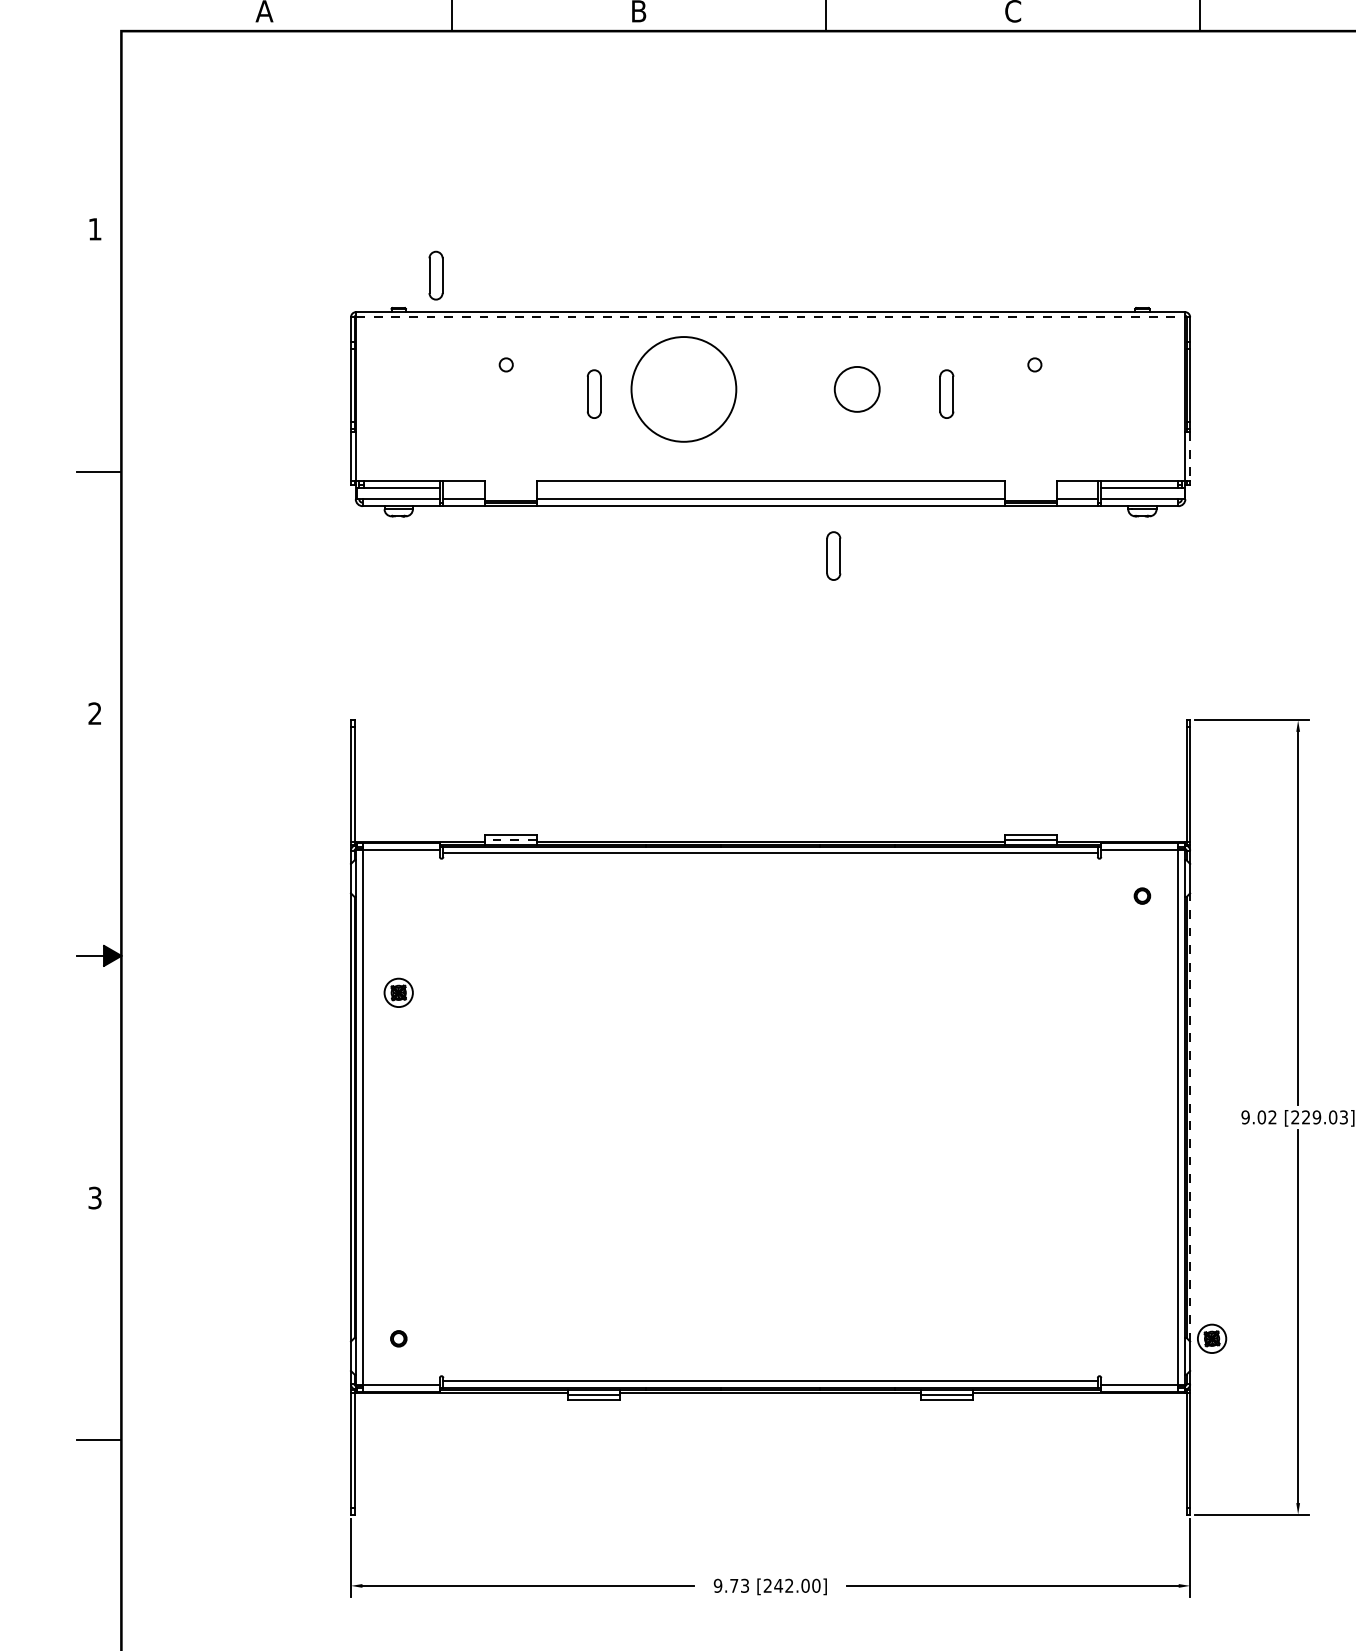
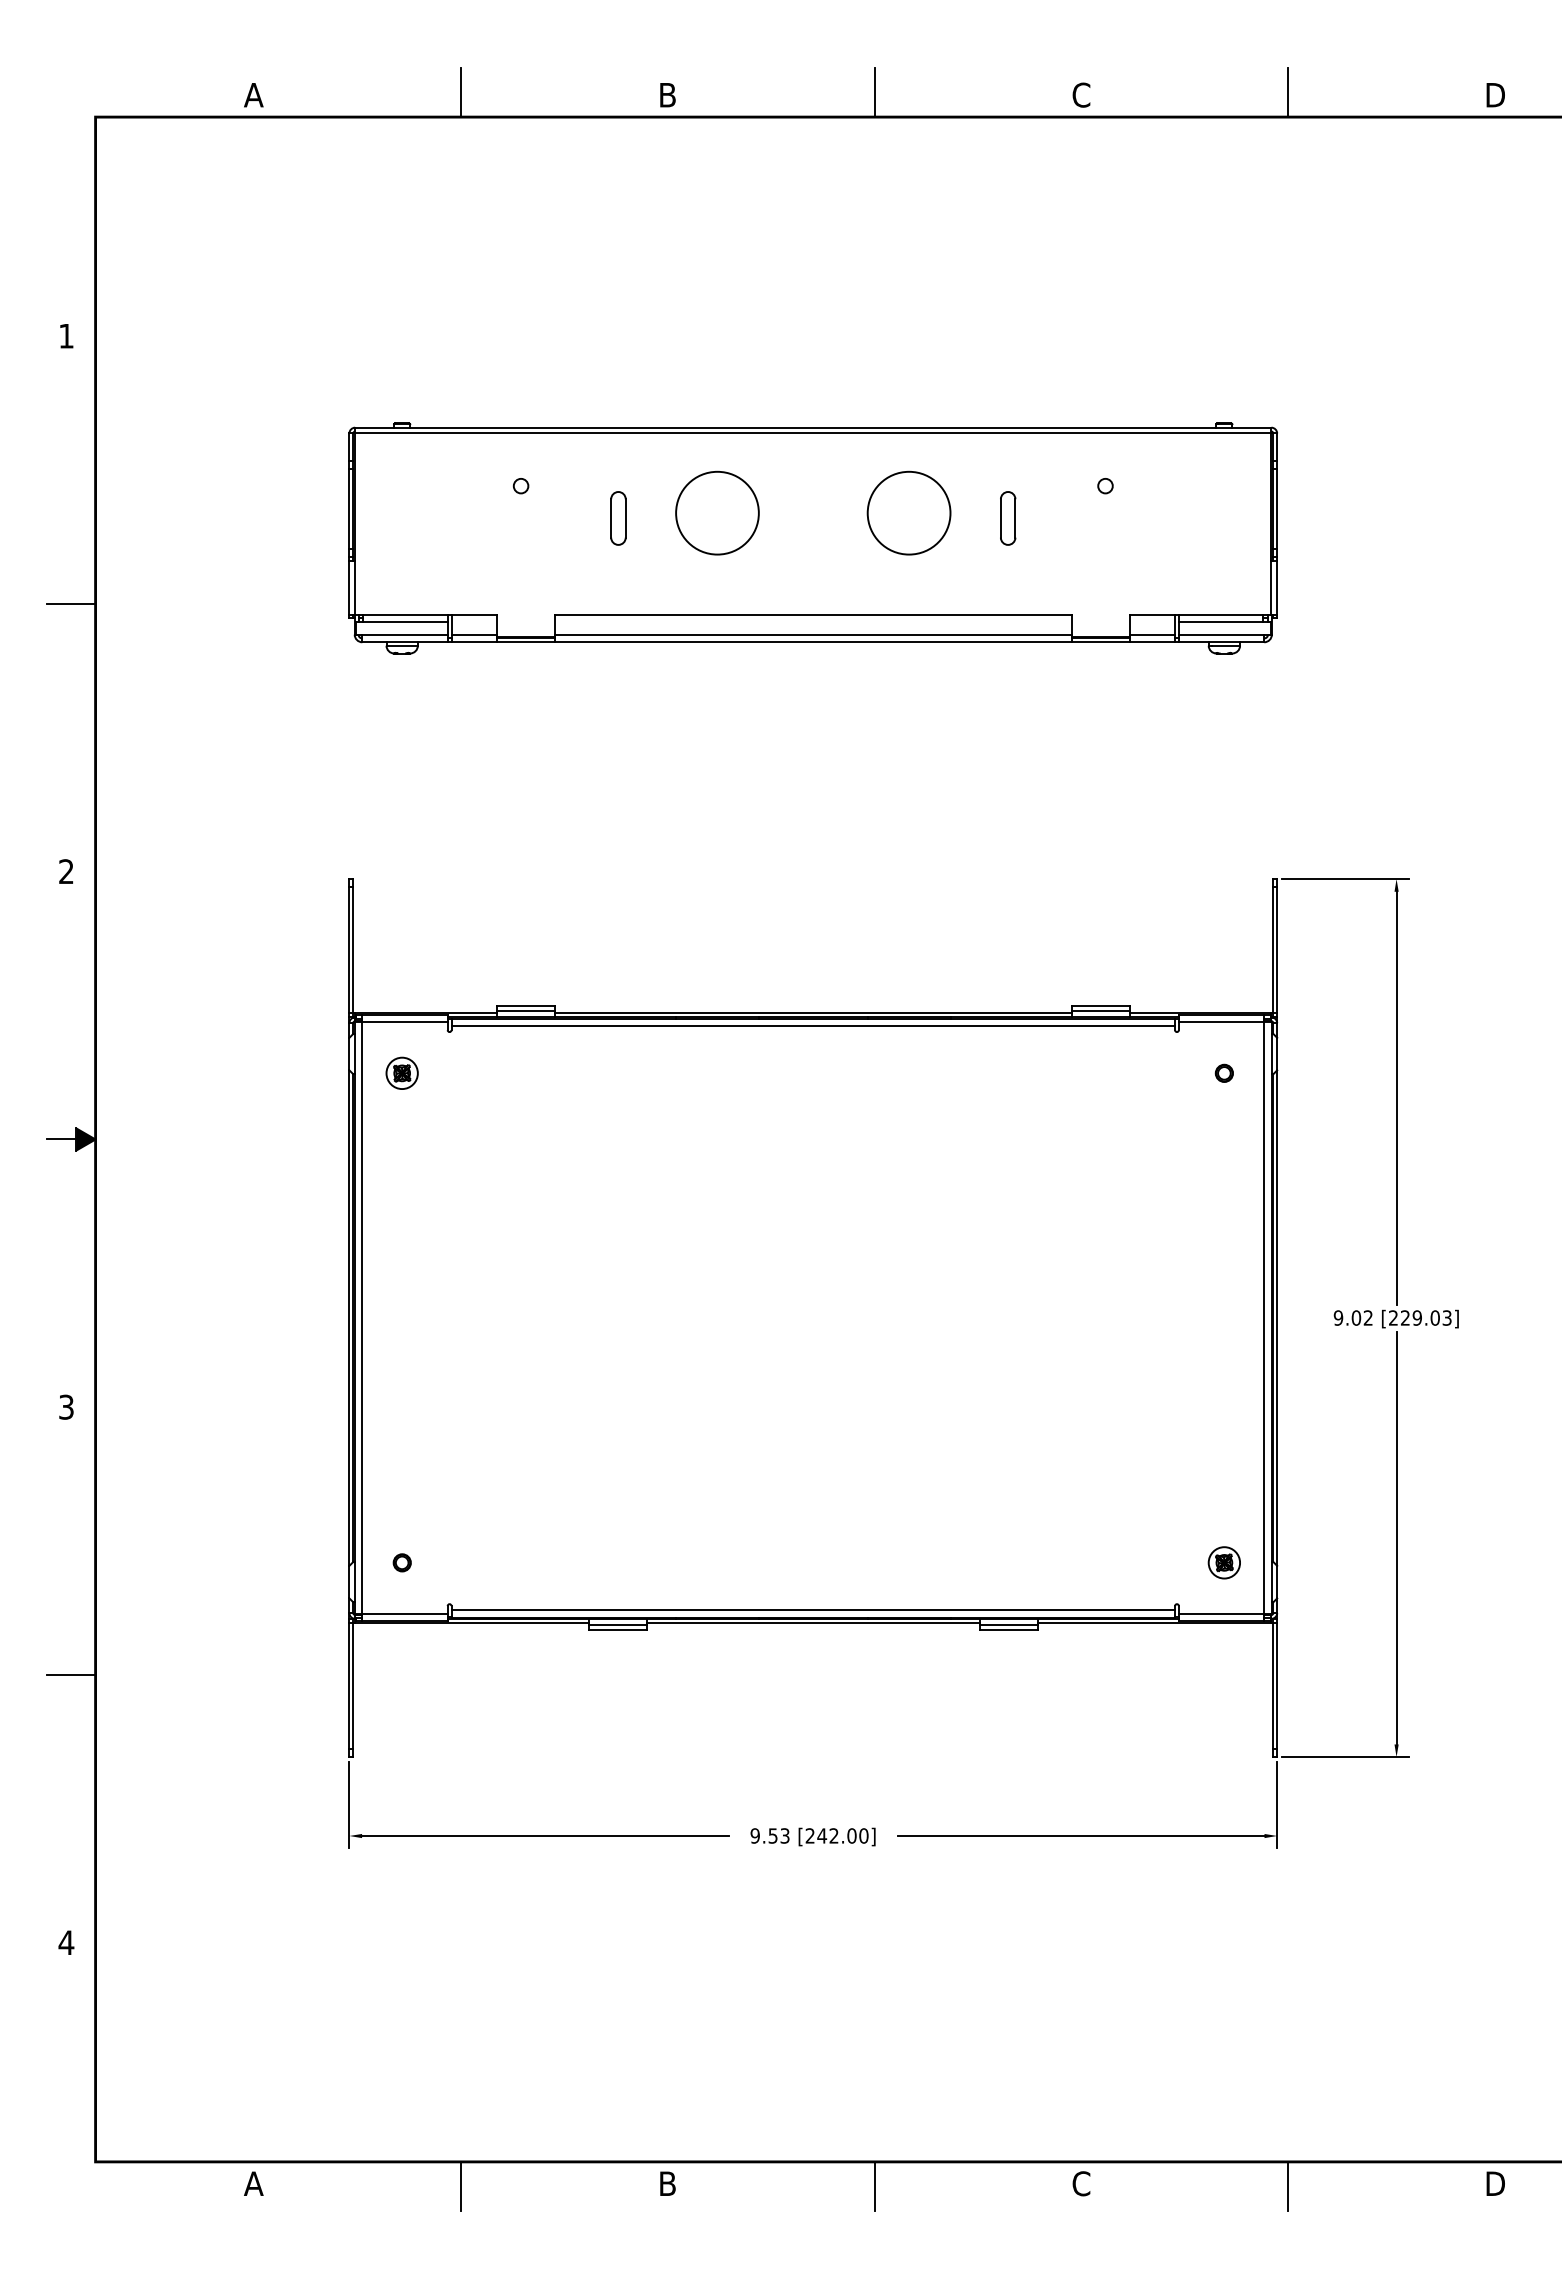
part: (436, 275) -> (443, 387), removed
line: (770, 317) -> (813, 433), dashed -> solid
circle: (683, 388) -> (717, 512), size x0.71
circle: (856, 388) -> (908, 512), size x1.67
line: (1190, 457) -> (1277, 588), dashed -> solid
part: (834, 556) -> (883, 697), removed
line: (510, 840) -> (525, 1011), dashed -> solid
part: (398, 992) -> (401, 1072), moved
line: (1190, 1117) -> (1277, 1318), dashed -> solid
part: (1211, 1338) -> (1223, 1562), moved
text: (733, 1585) -> (772, 1835), 9.73 -> 9.53

